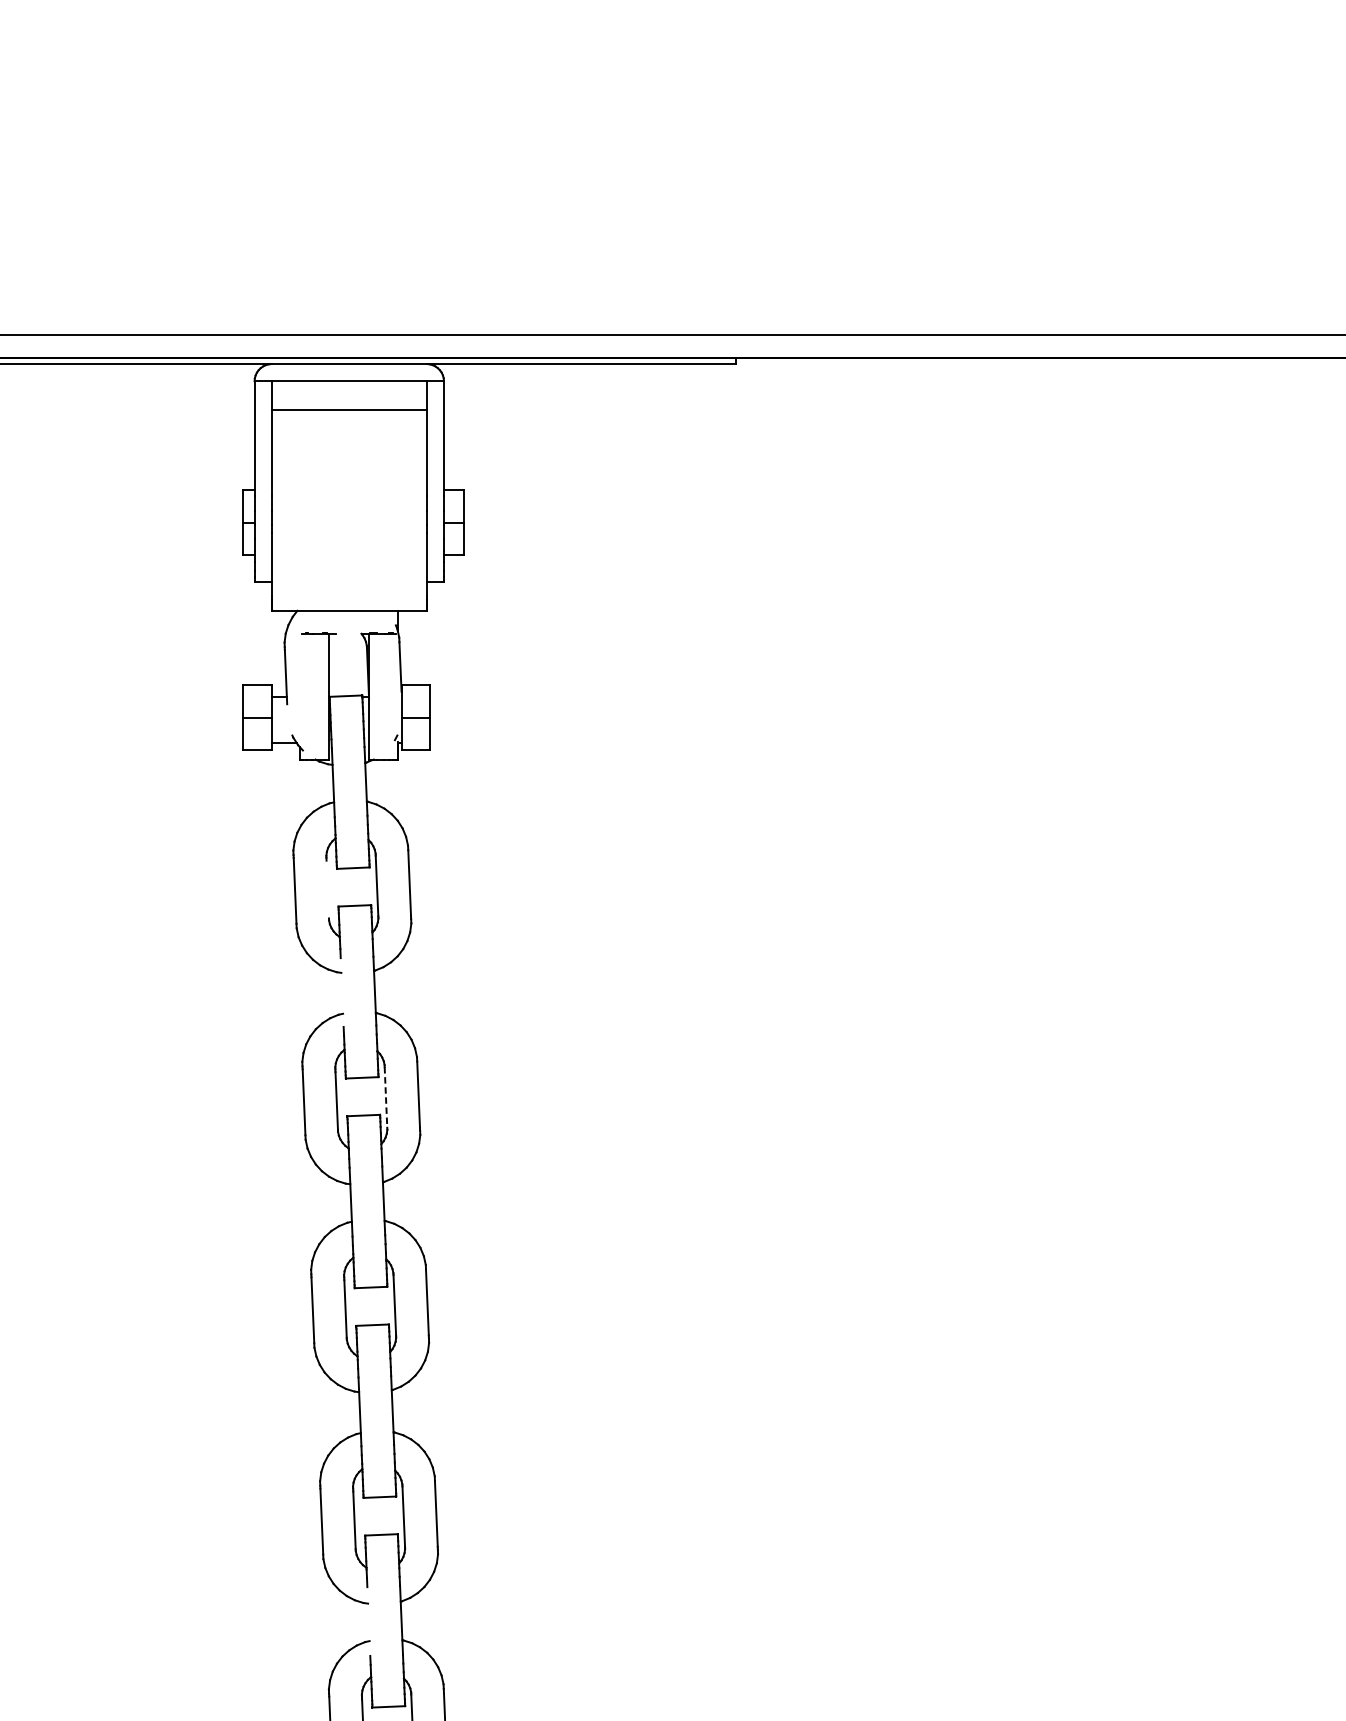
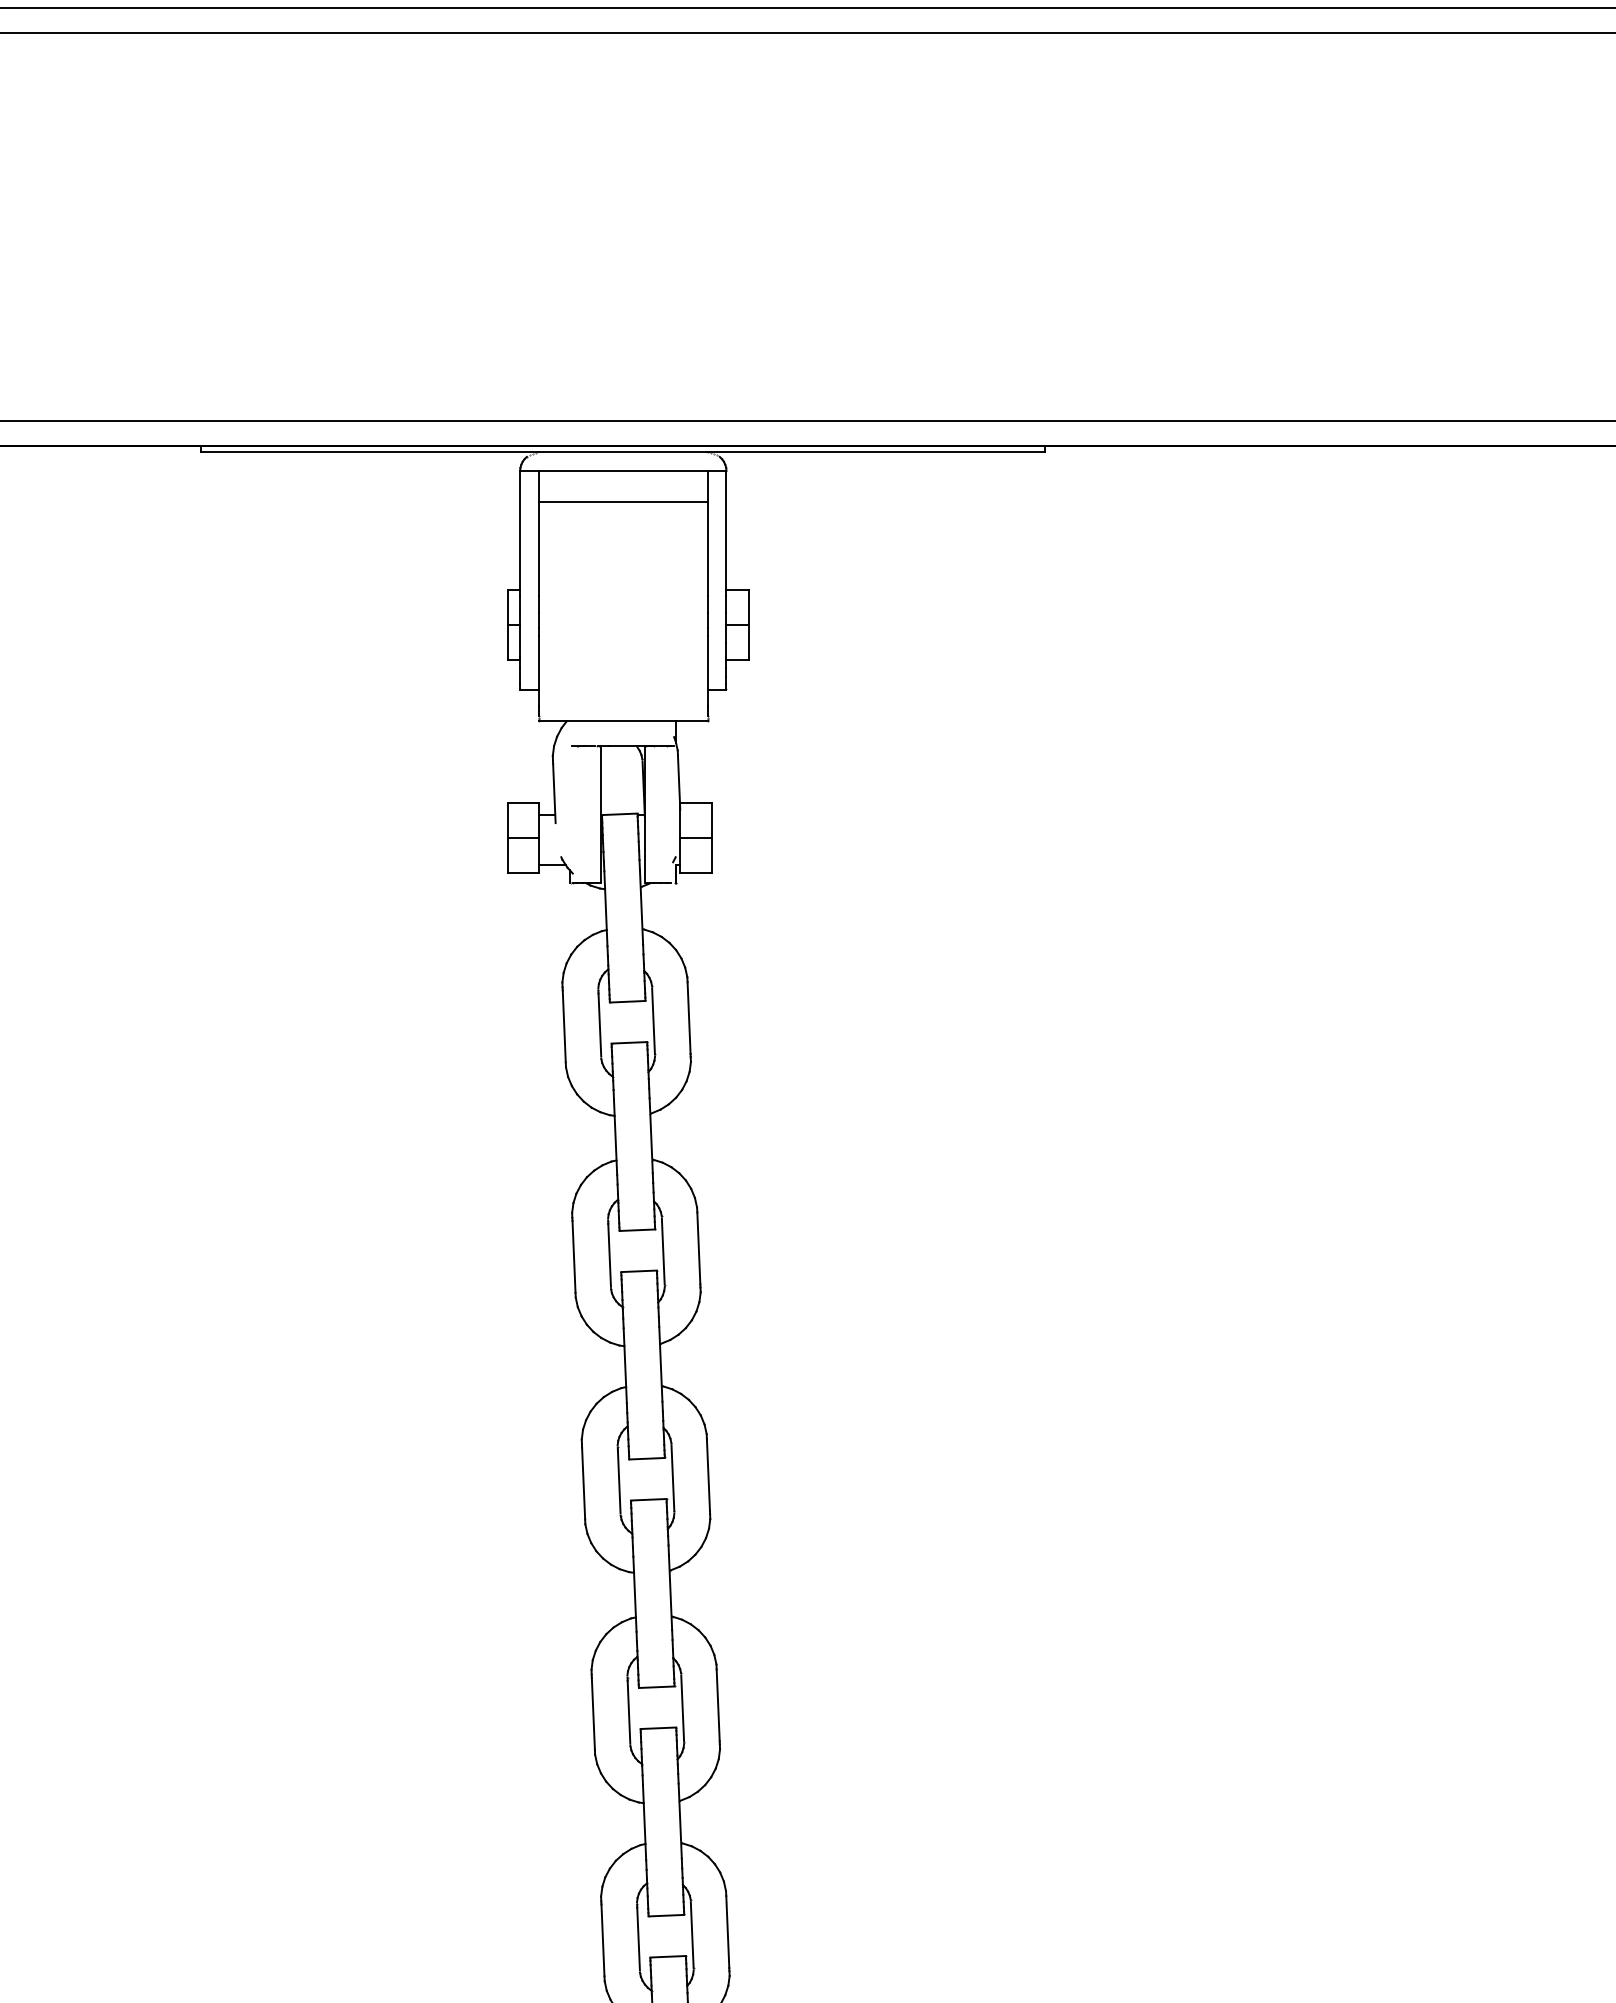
line: (348, 633) -> (622, 746), added
line: (327, 889) -> (599, 1024), added
line: (342, 991) -> (615, 1136), added
line: (386, 1098) -> (663, 1252), dashed -> solid
line: (368, 1621) -> (644, 1822), added

